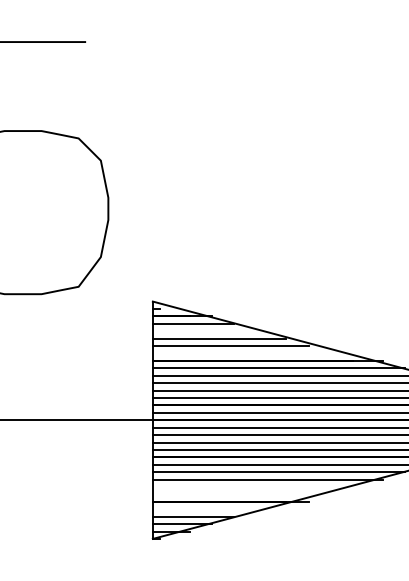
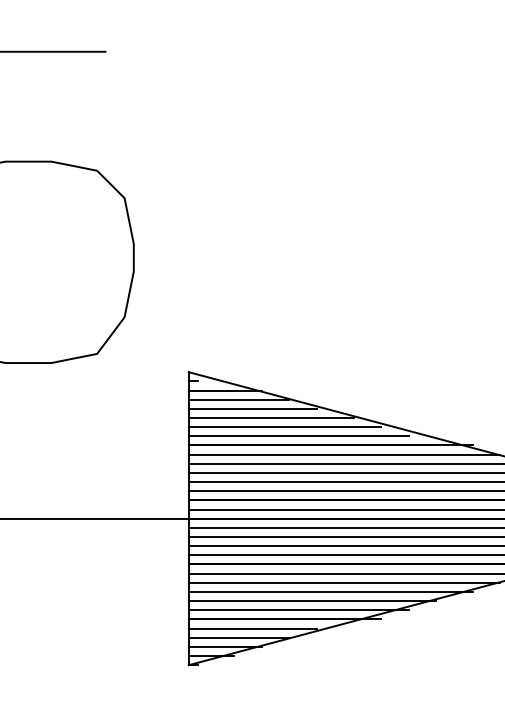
line: (204, 331) -> (252, 408), added
line: (241, 353) -> (298, 436), added
line: (252, 487) -> (311, 601), added
line: (241, 494) -> (298, 610), added
line: (204, 509) -> (252, 628), added

